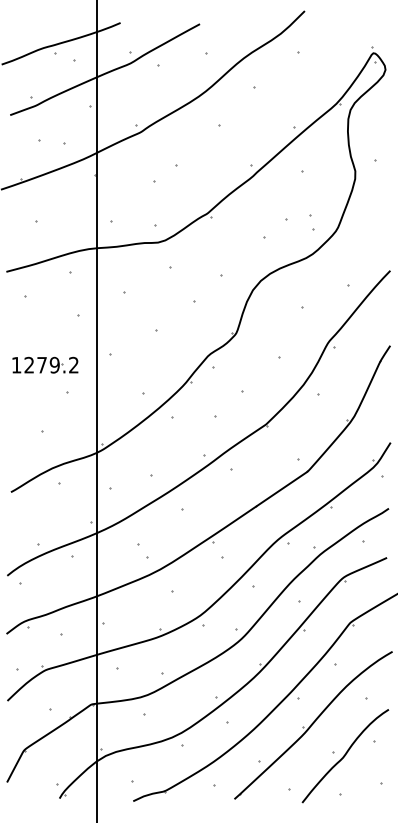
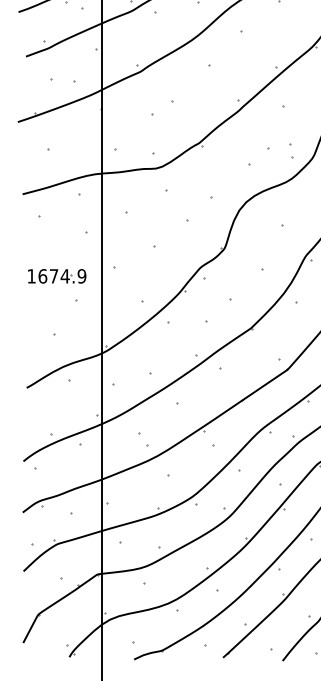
text: (51, 364) -> (62, 275), 1279.2 -> 1674.9

